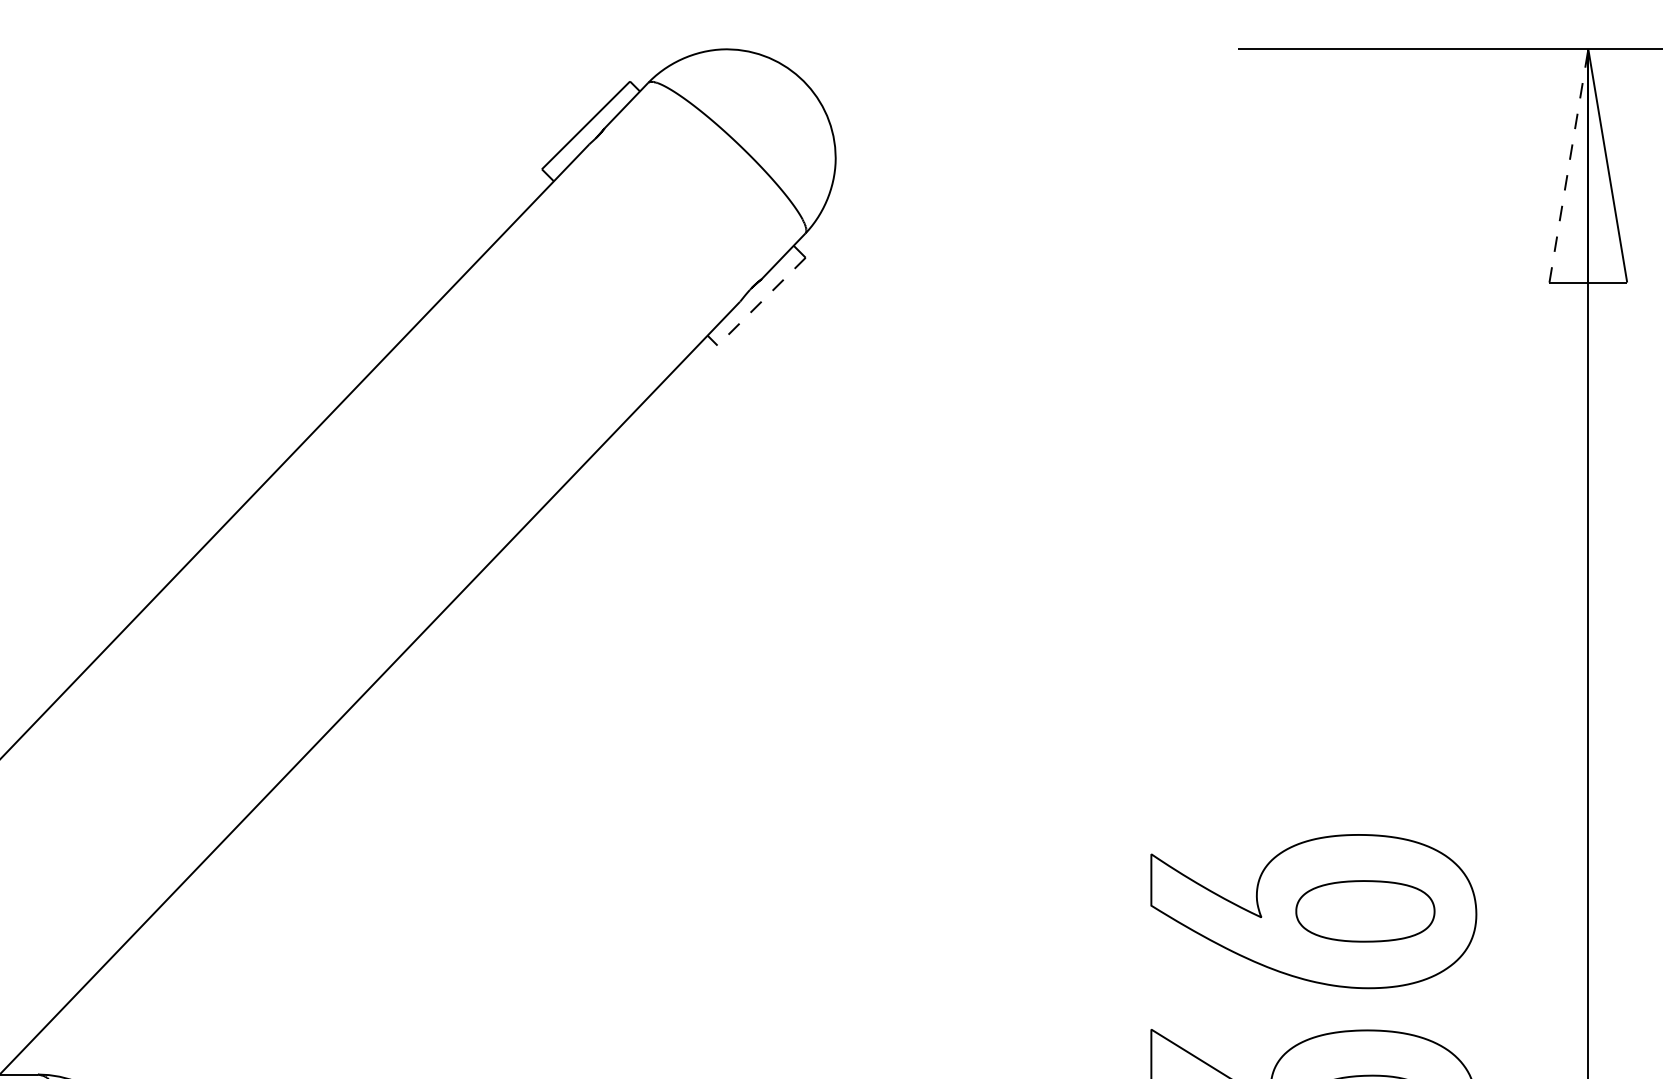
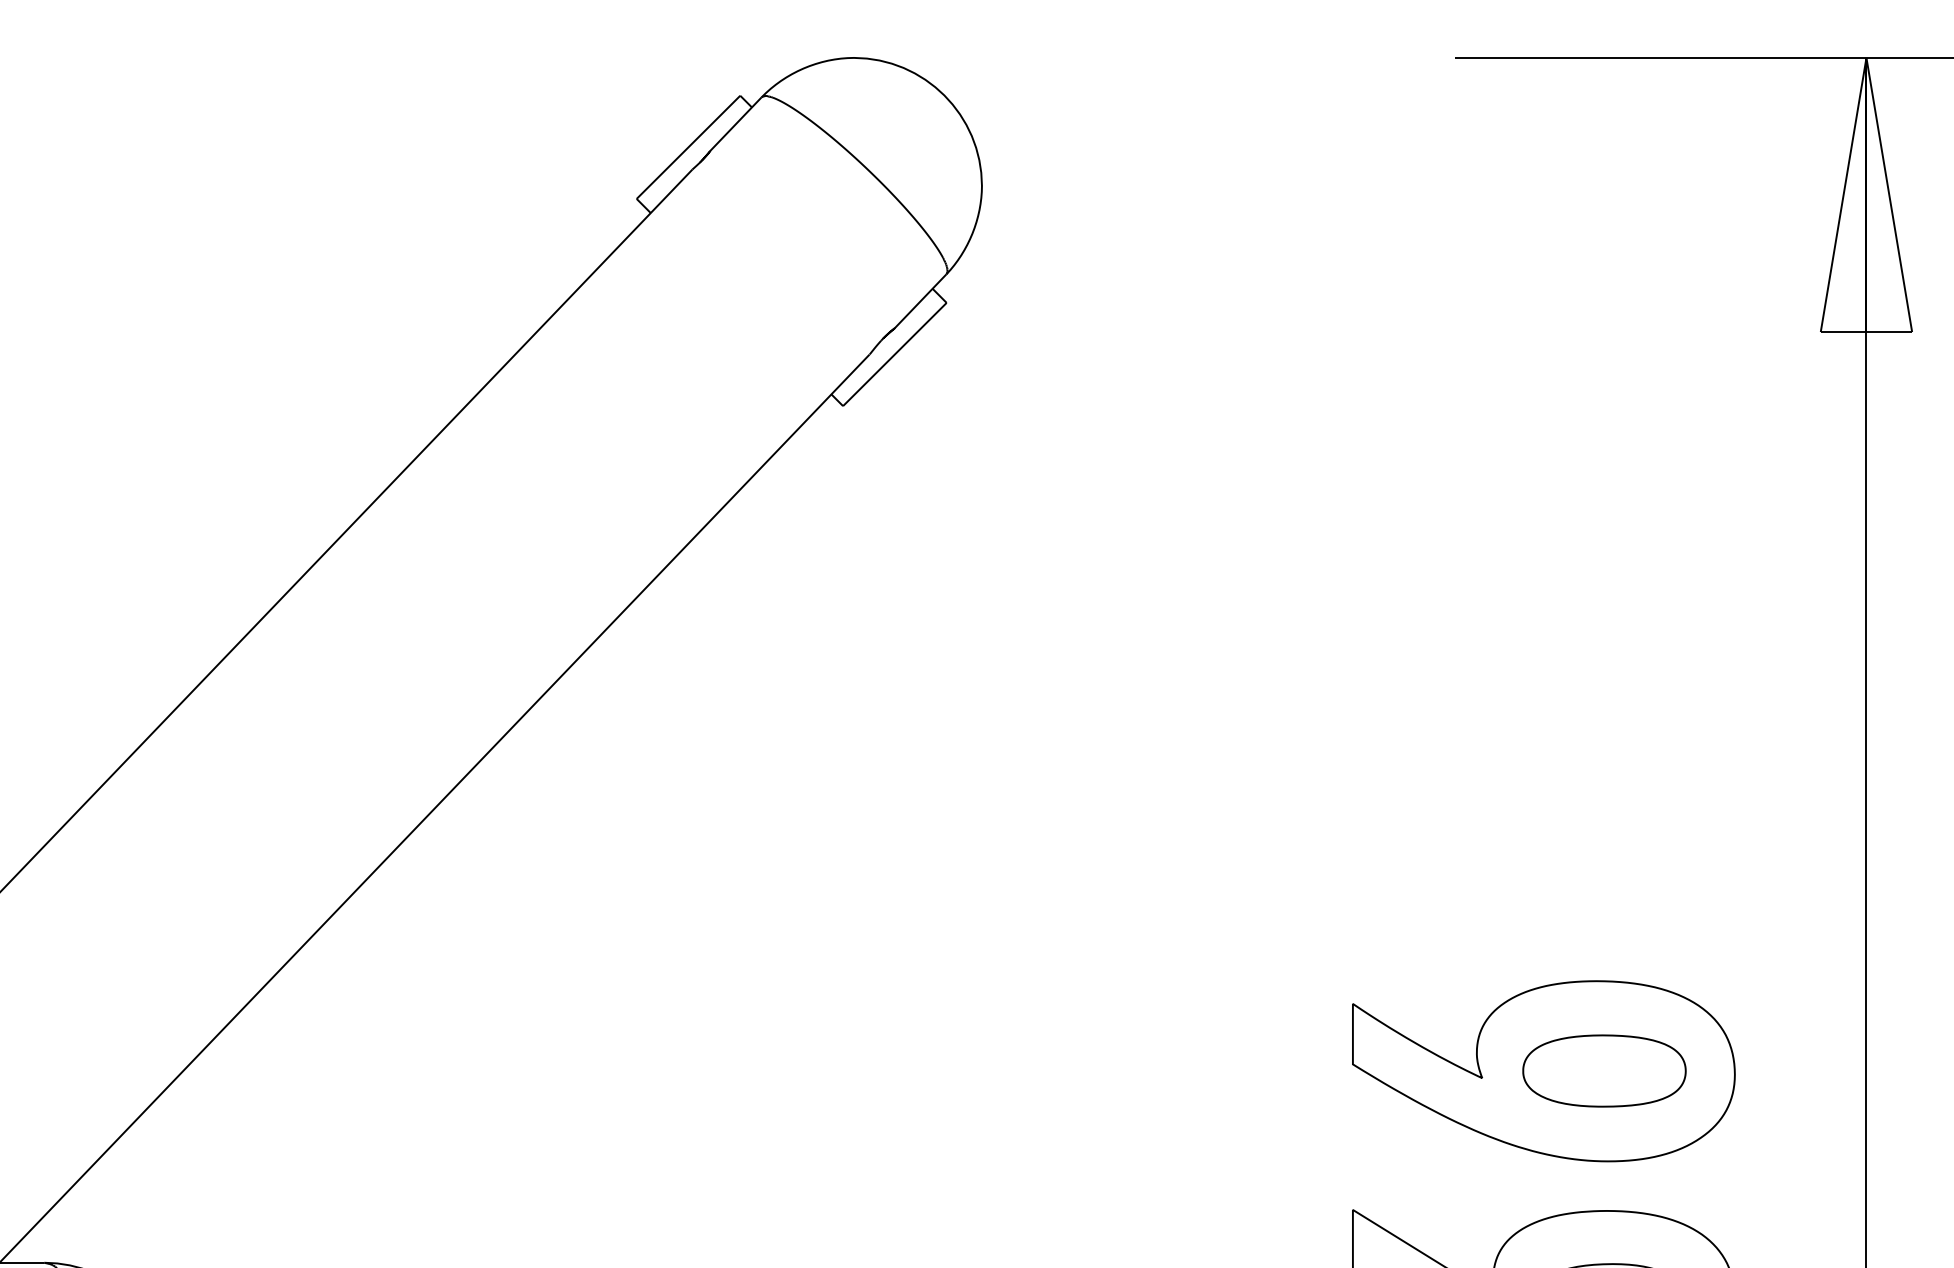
line: (1568, 165) -> (1843, 194), dashed -> solid
line: (761, 301) -> (894, 354), dashed -> solid

